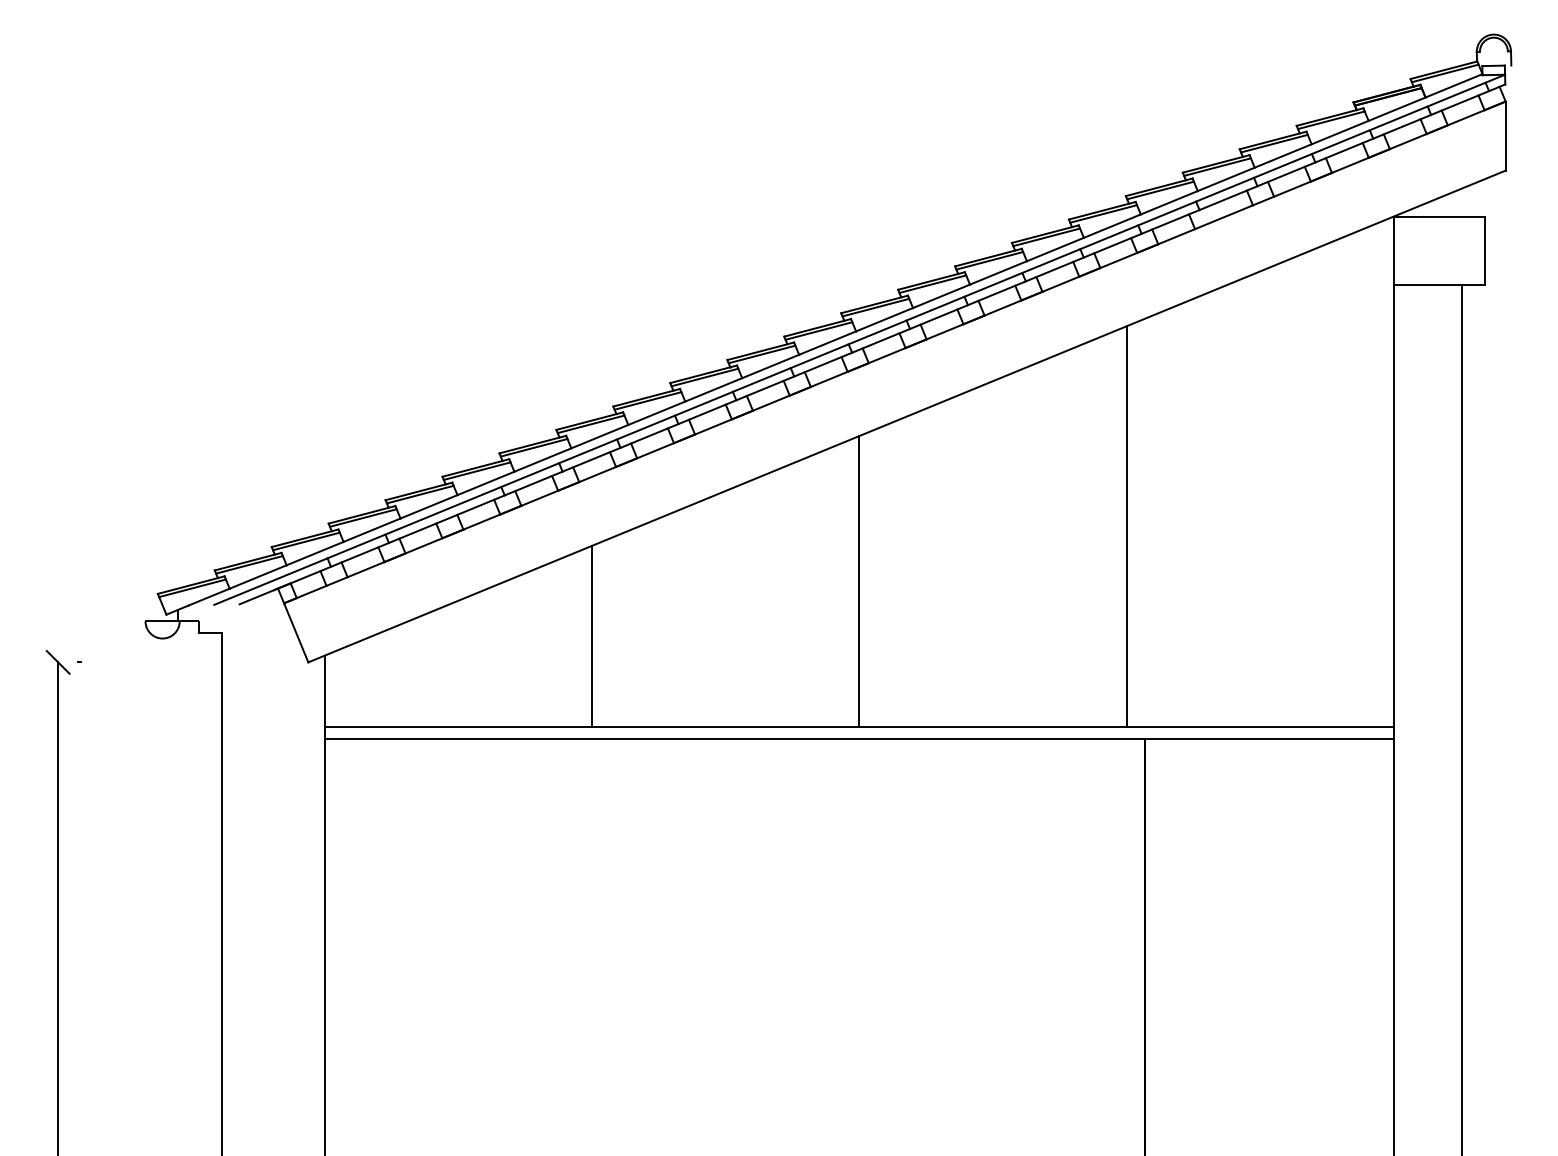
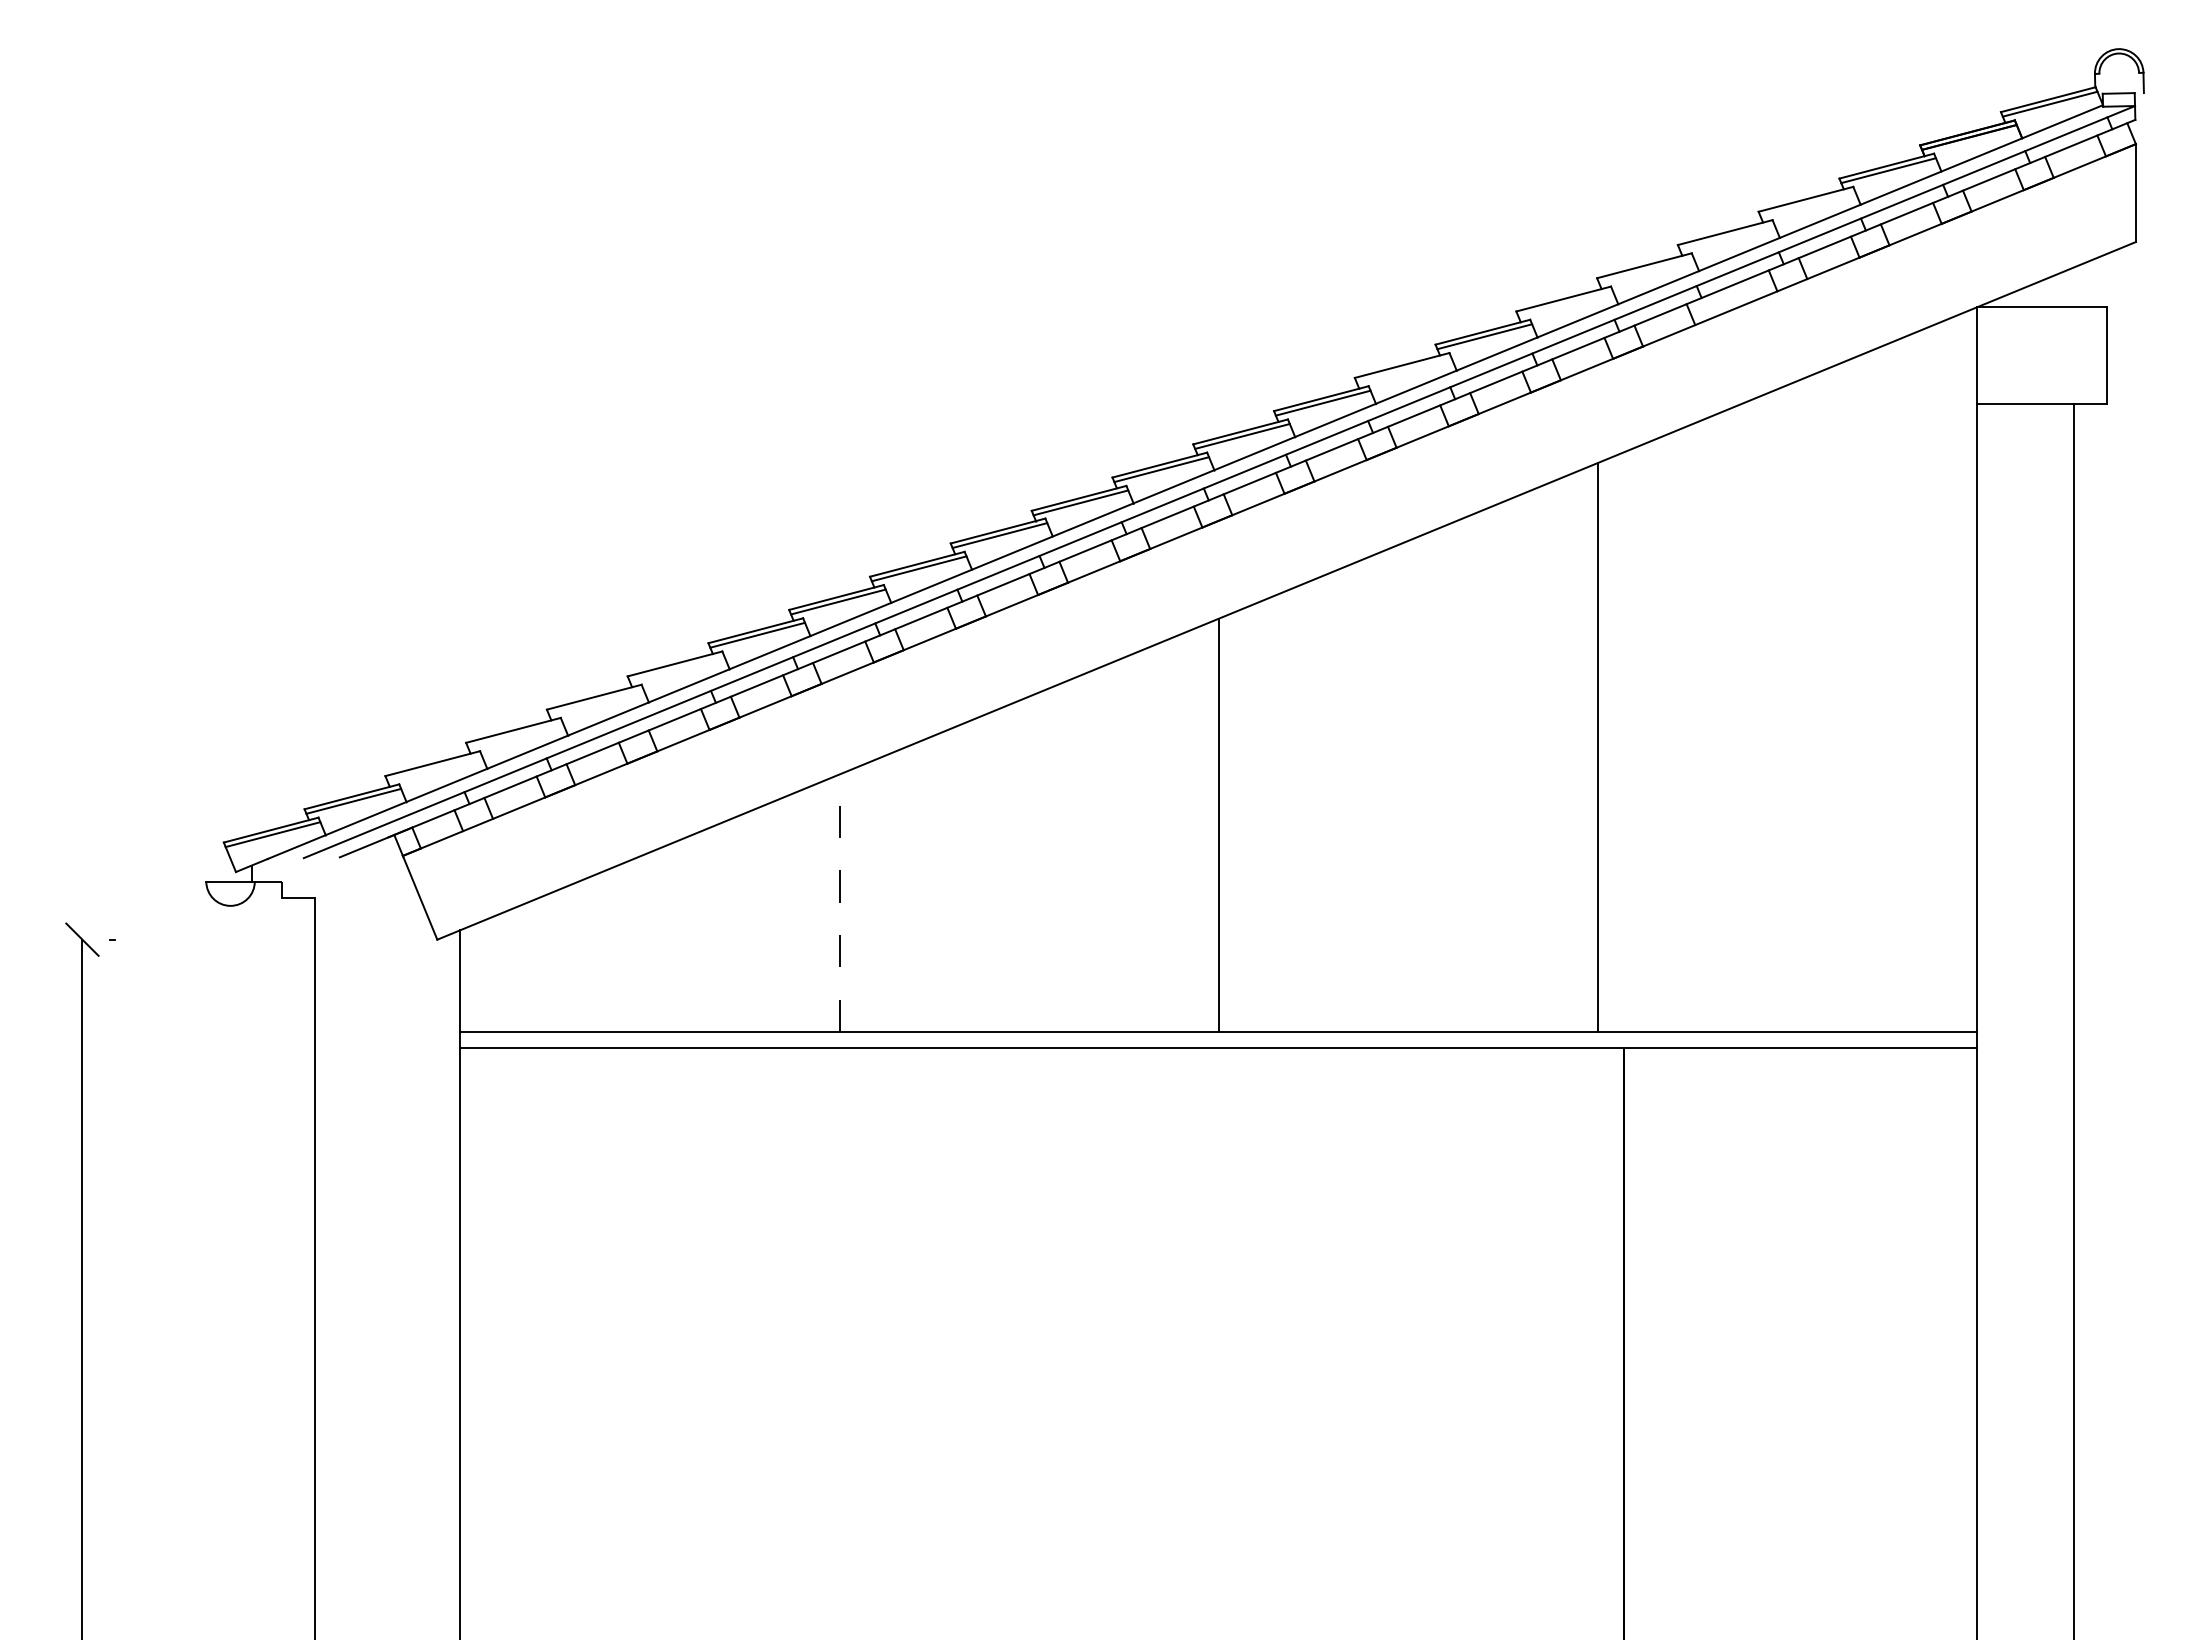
line: (1274, 143) -> (1807, 203), removed
line: (1217, 166) -> (1726, 236), removed
line: (1159, 189) -> (1645, 269), removed
line: (1103, 213) -> (1565, 303), removed
line: (989, 260) -> (1403, 369), removed
line: (476, 471) -> (676, 668), removed
line: (419, 494) -> (595, 701), removed
line: (363, 517) -> (515, 734), removed
line: (306, 540) -> (434, 767), removed
line: (591, 636) -> (839, 903), solid -> dashed

